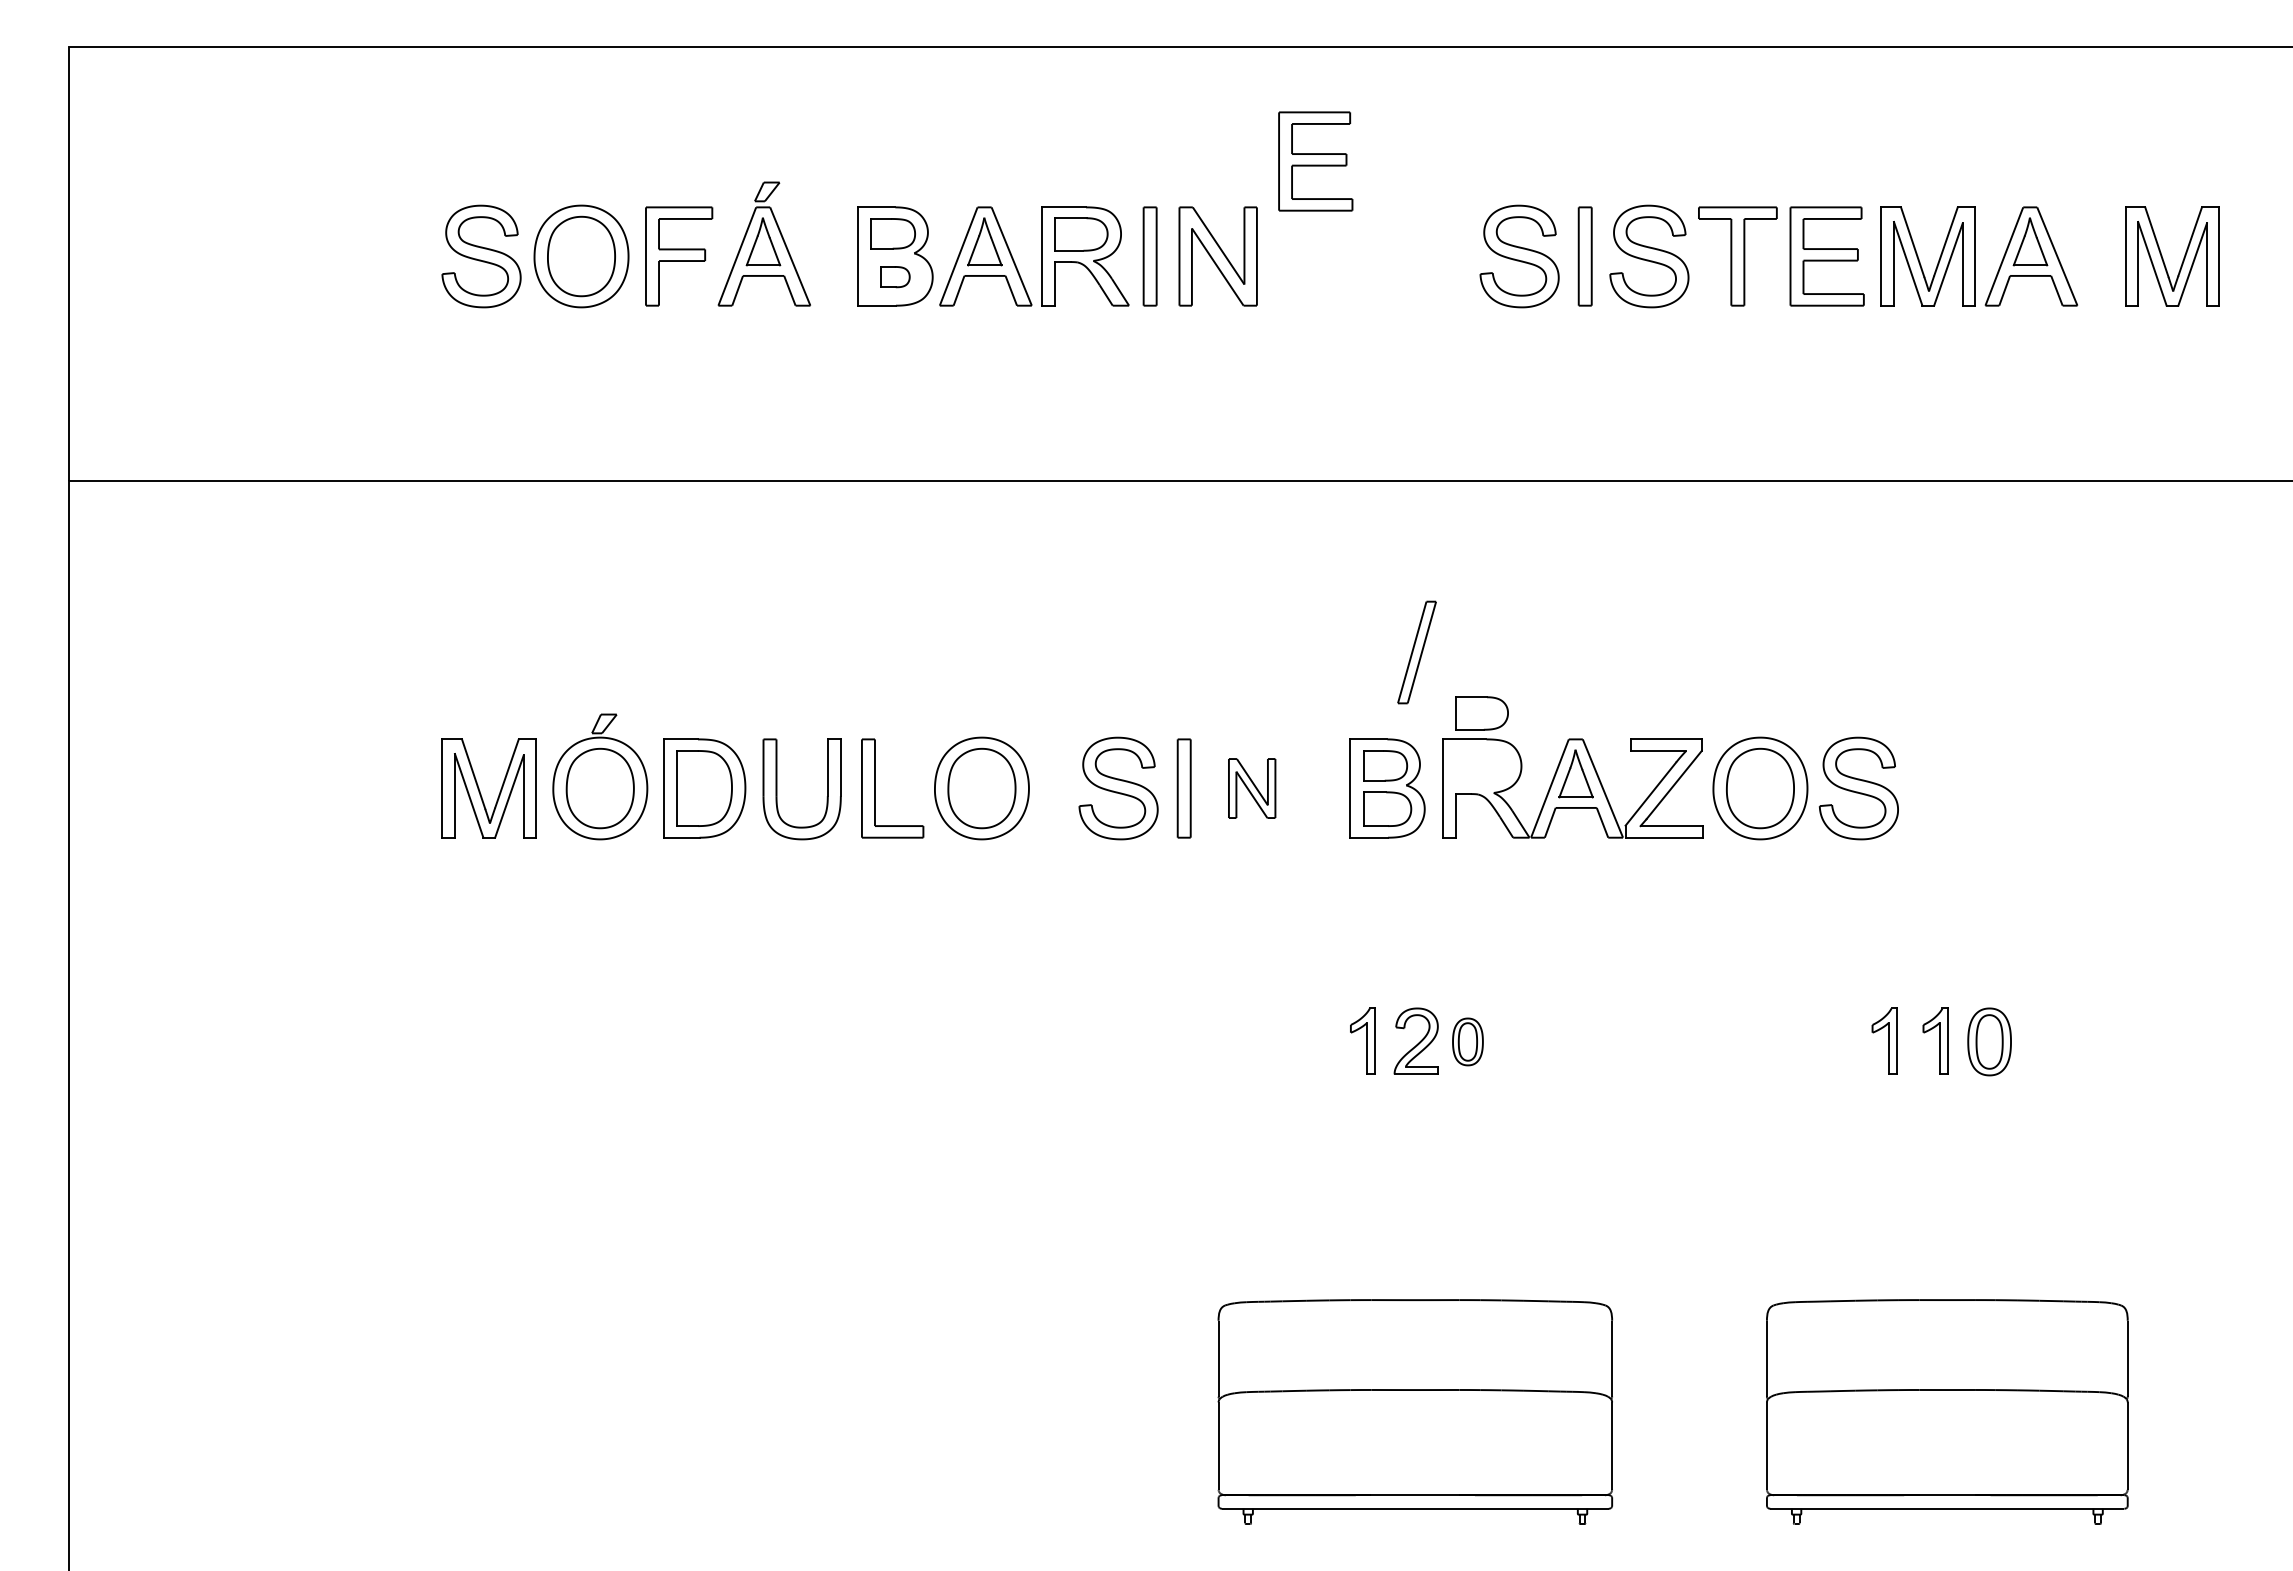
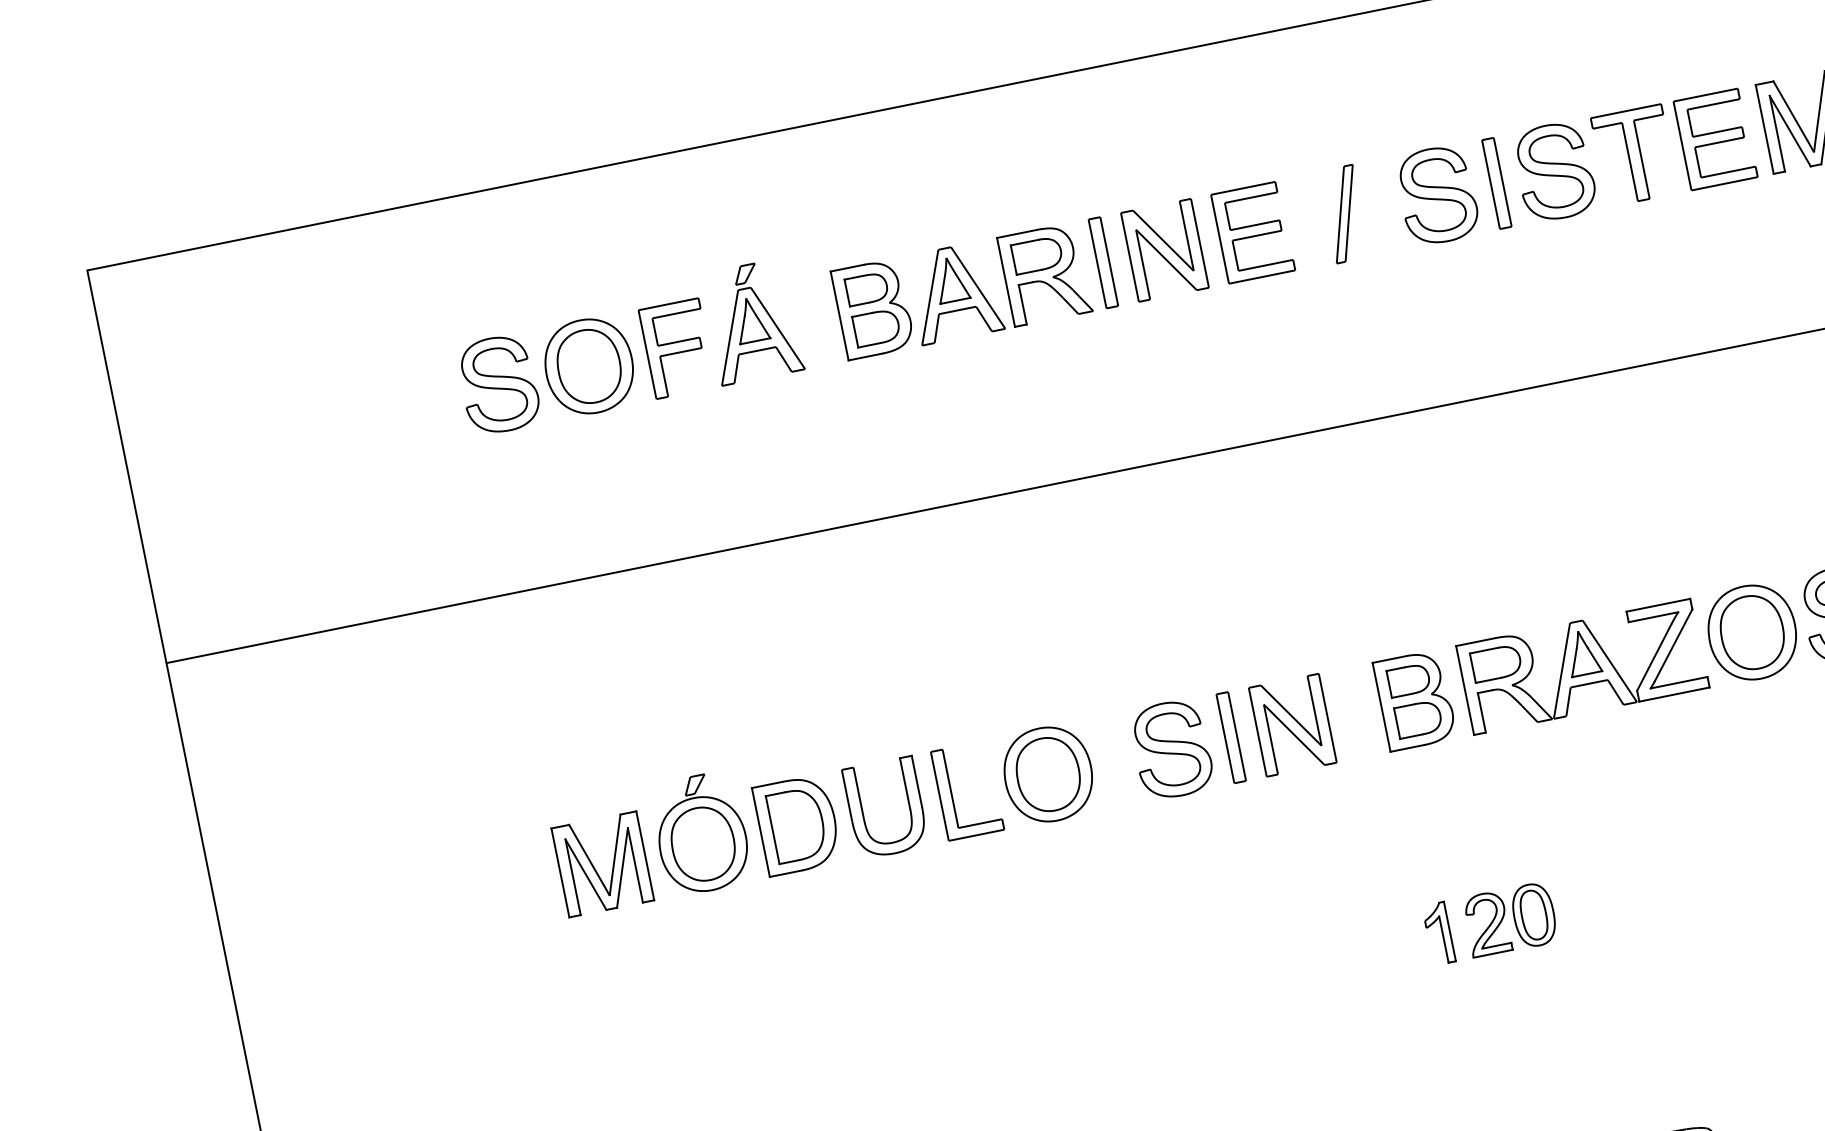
part: (1315, 161) -> (1252, 232), moved
part: (895, 276) -> (876, 327), size x1.67
part: (1416, 652) -> (1344, 214), moved
part: (1481, 713) -> (1496, 663), moved
part: (1251, 788) -> (1292, 725), size x1.67
part: (1467, 1041) -> (1533, 914), size x1.43

